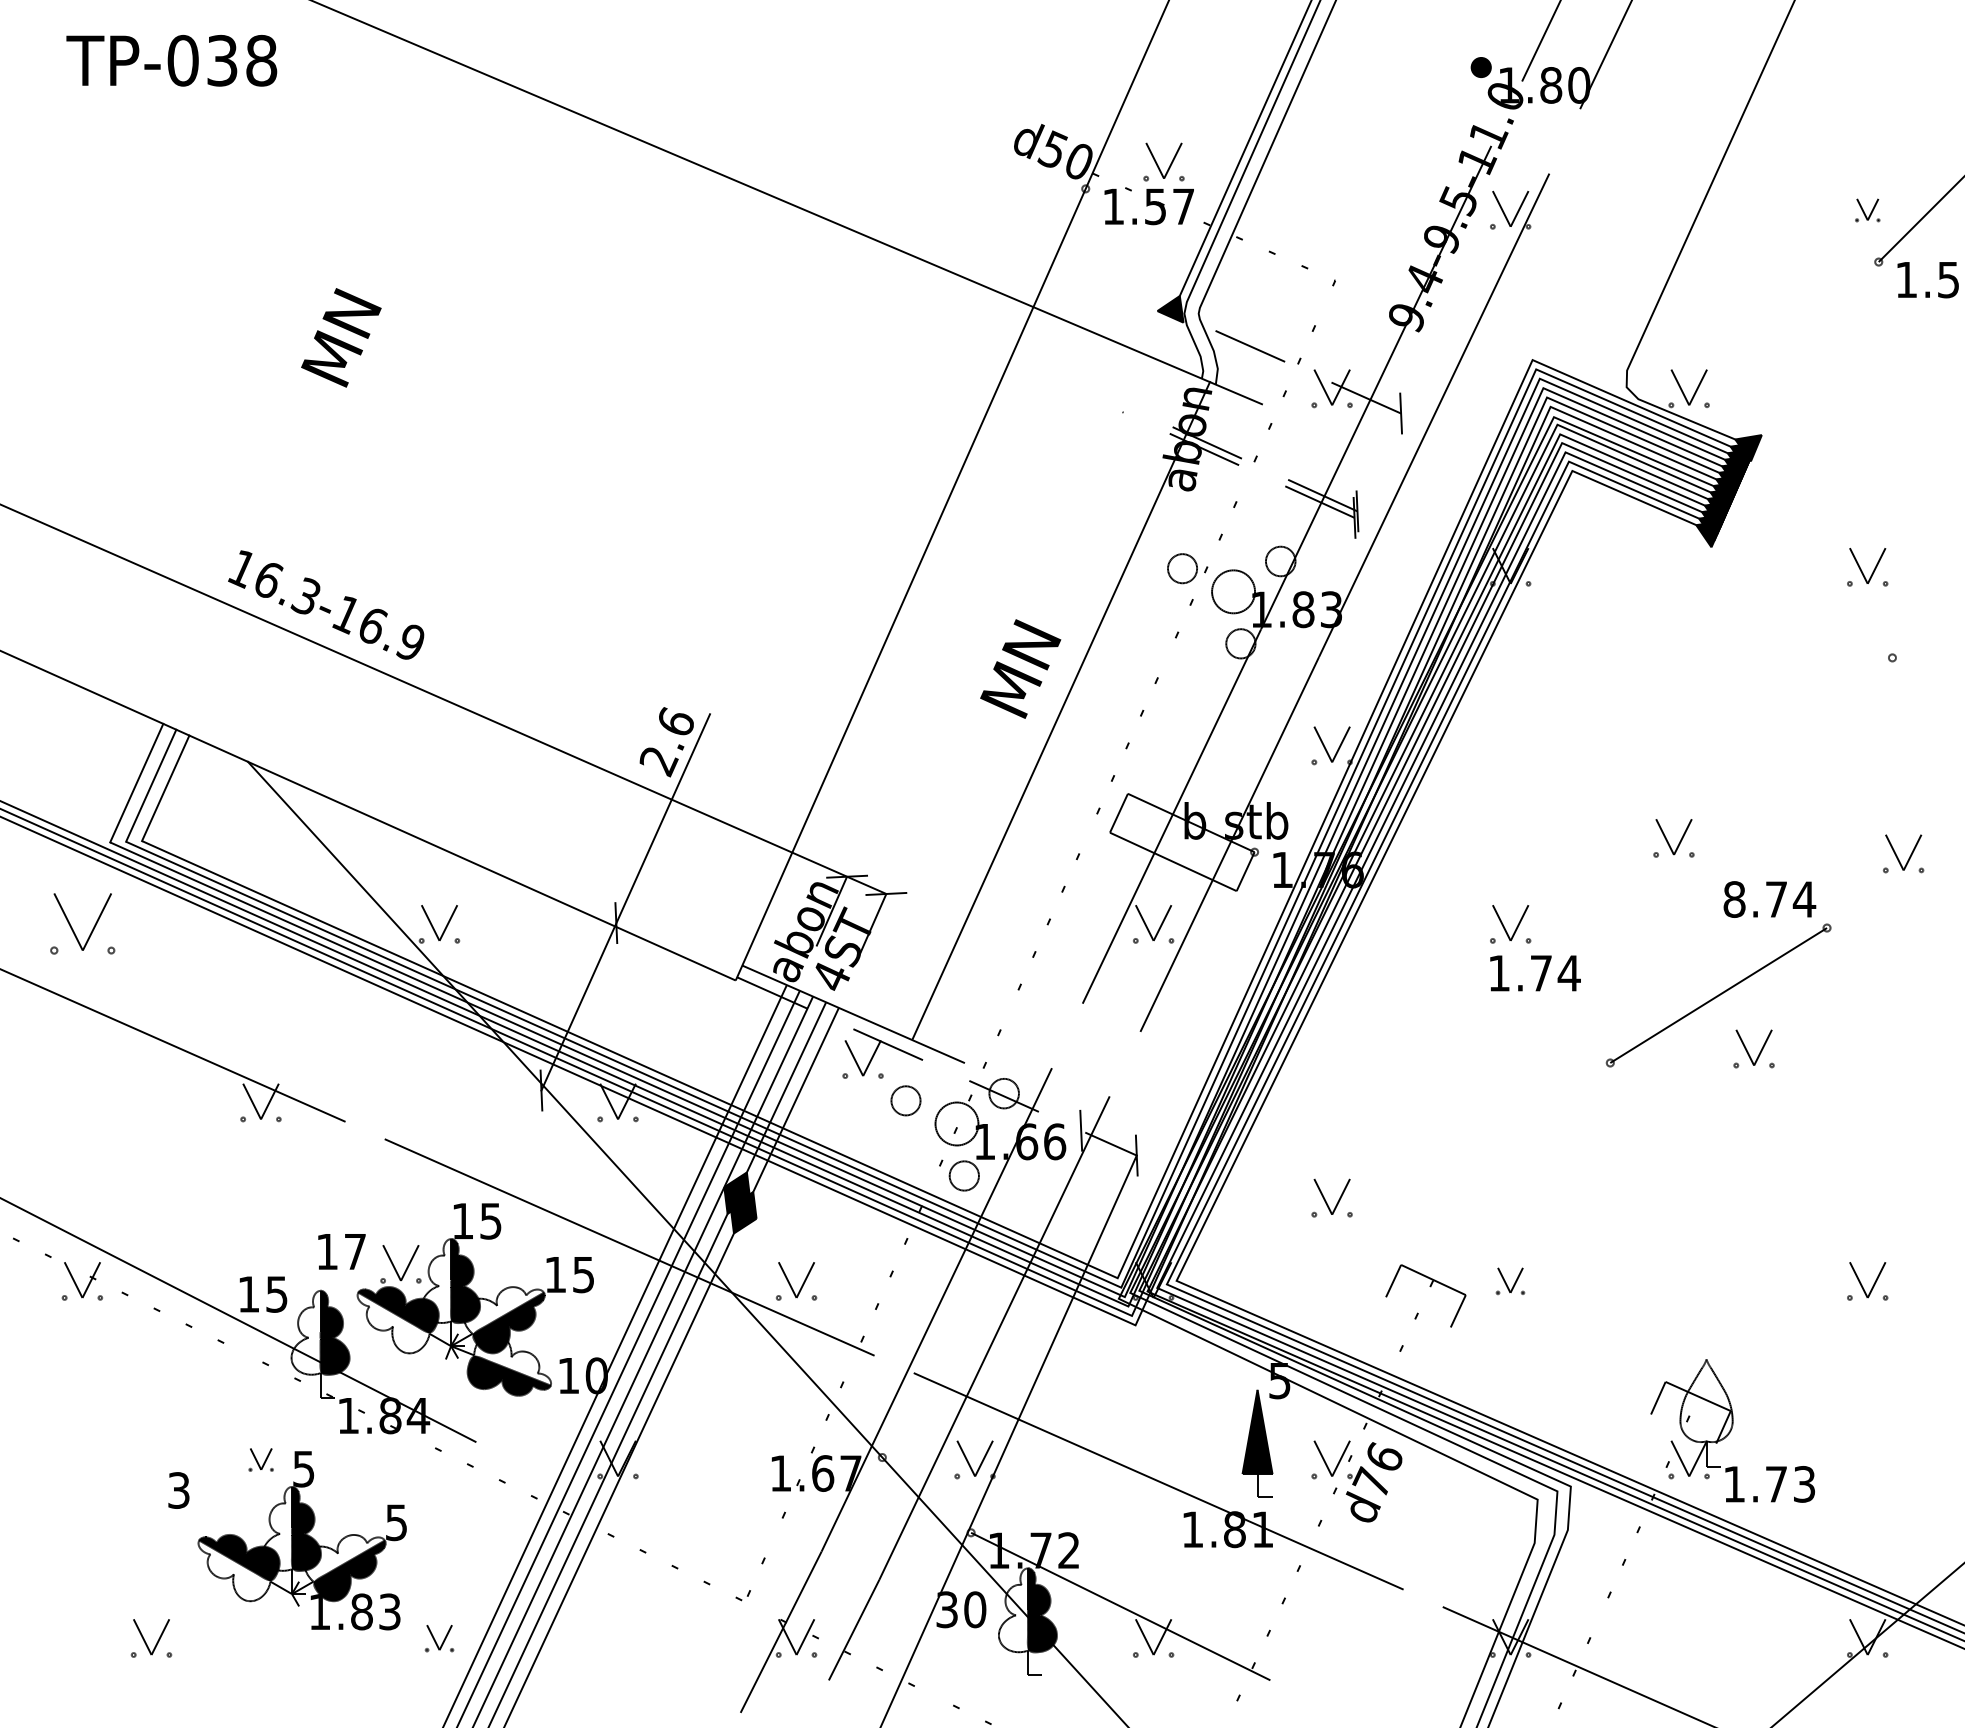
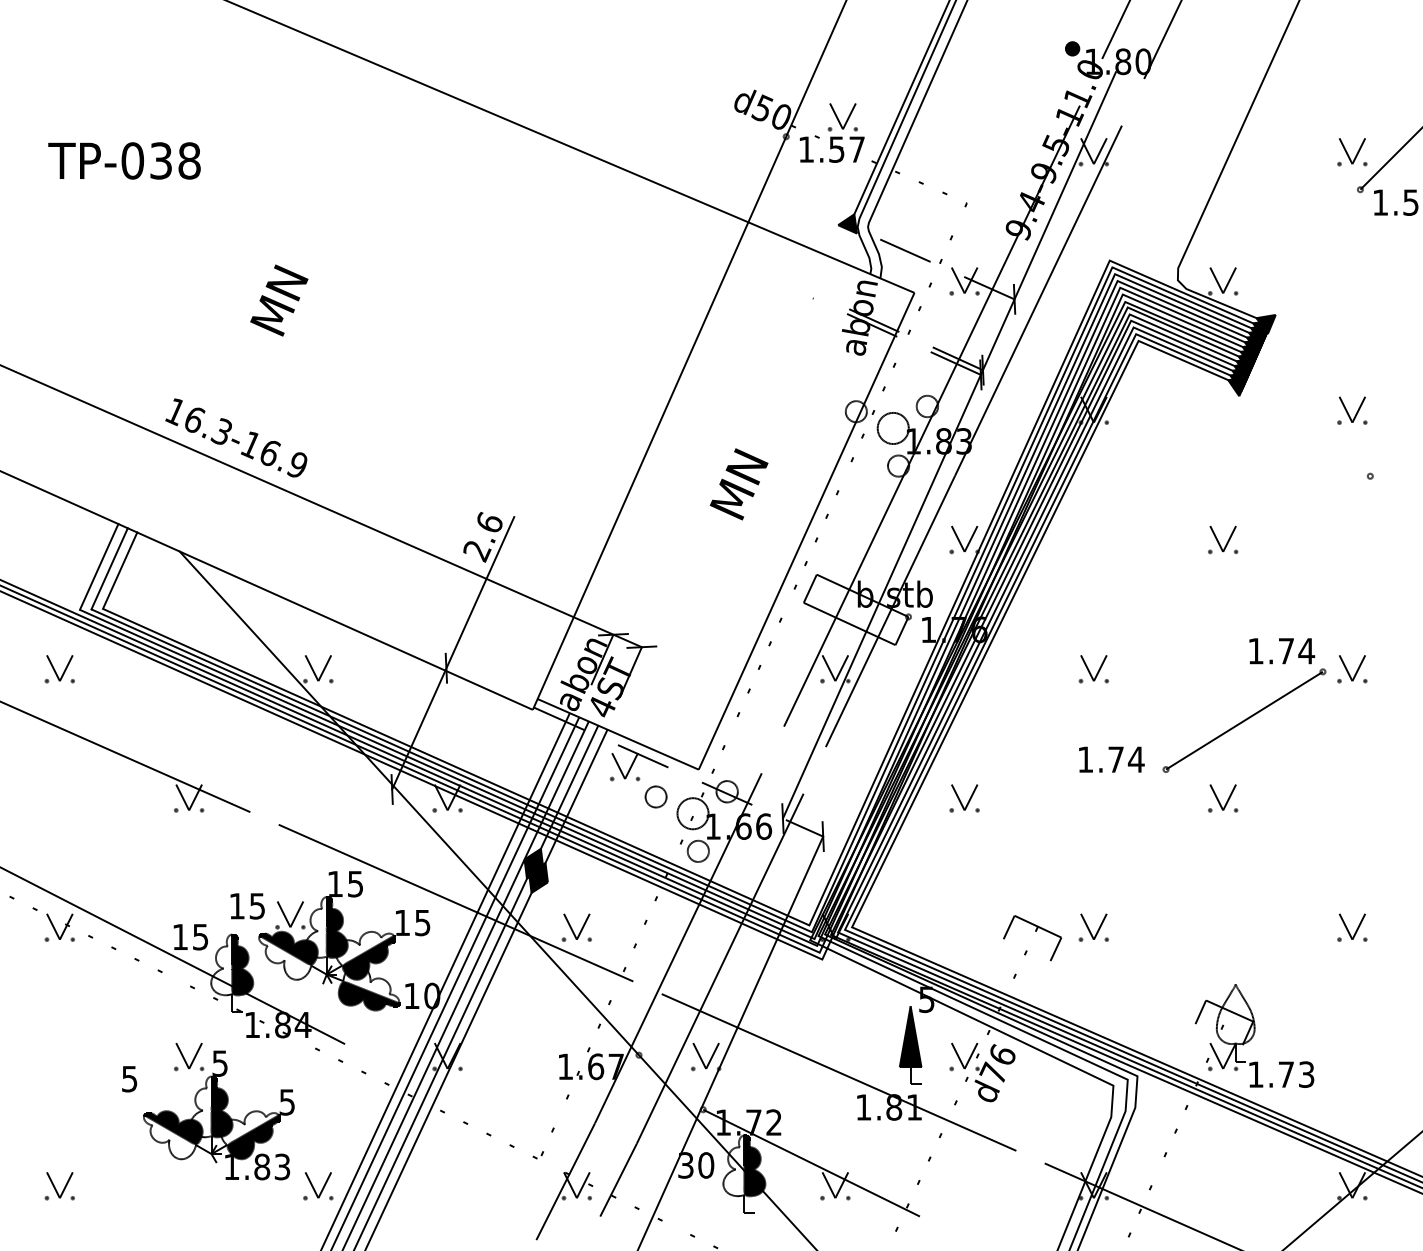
text: (171, 60) -> (124, 160), moved
part: (1867, 210) -> (1352, 152), size x1.67
text: (341, 337) -> (279, 300), moved
line: (1309, 615) -> (948, 445), added
line: (1061, 709) -> (806, 530), moved
part: (1674, 837) -> (1223, 539), moved
part: (1903, 854) -> (1352, 669), moved
text: (1733, 898) -> (1255, 650), 8.74 -> 1.74
part: (81, 924) -> (59, 669), size x0.62
text: (1534, 973) -> (1111, 759), moved
part: (1754, 1049) -> (1223, 798), moved
part: (1331, 1198) -> (964, 798), moved
text: (354, 1252) -> (256, 906), 17 -> 15
part: (1510, 1281) -> (1093, 927), size x1.43
part: (261, 1459) -> (189, 1056), size x1.67
text: (178, 1489) -> (129, 1078), 3 -> 5
part: (151, 1638) -> (59, 1186), moved
part: (439, 1638) -> (318, 1186), size x1.43

